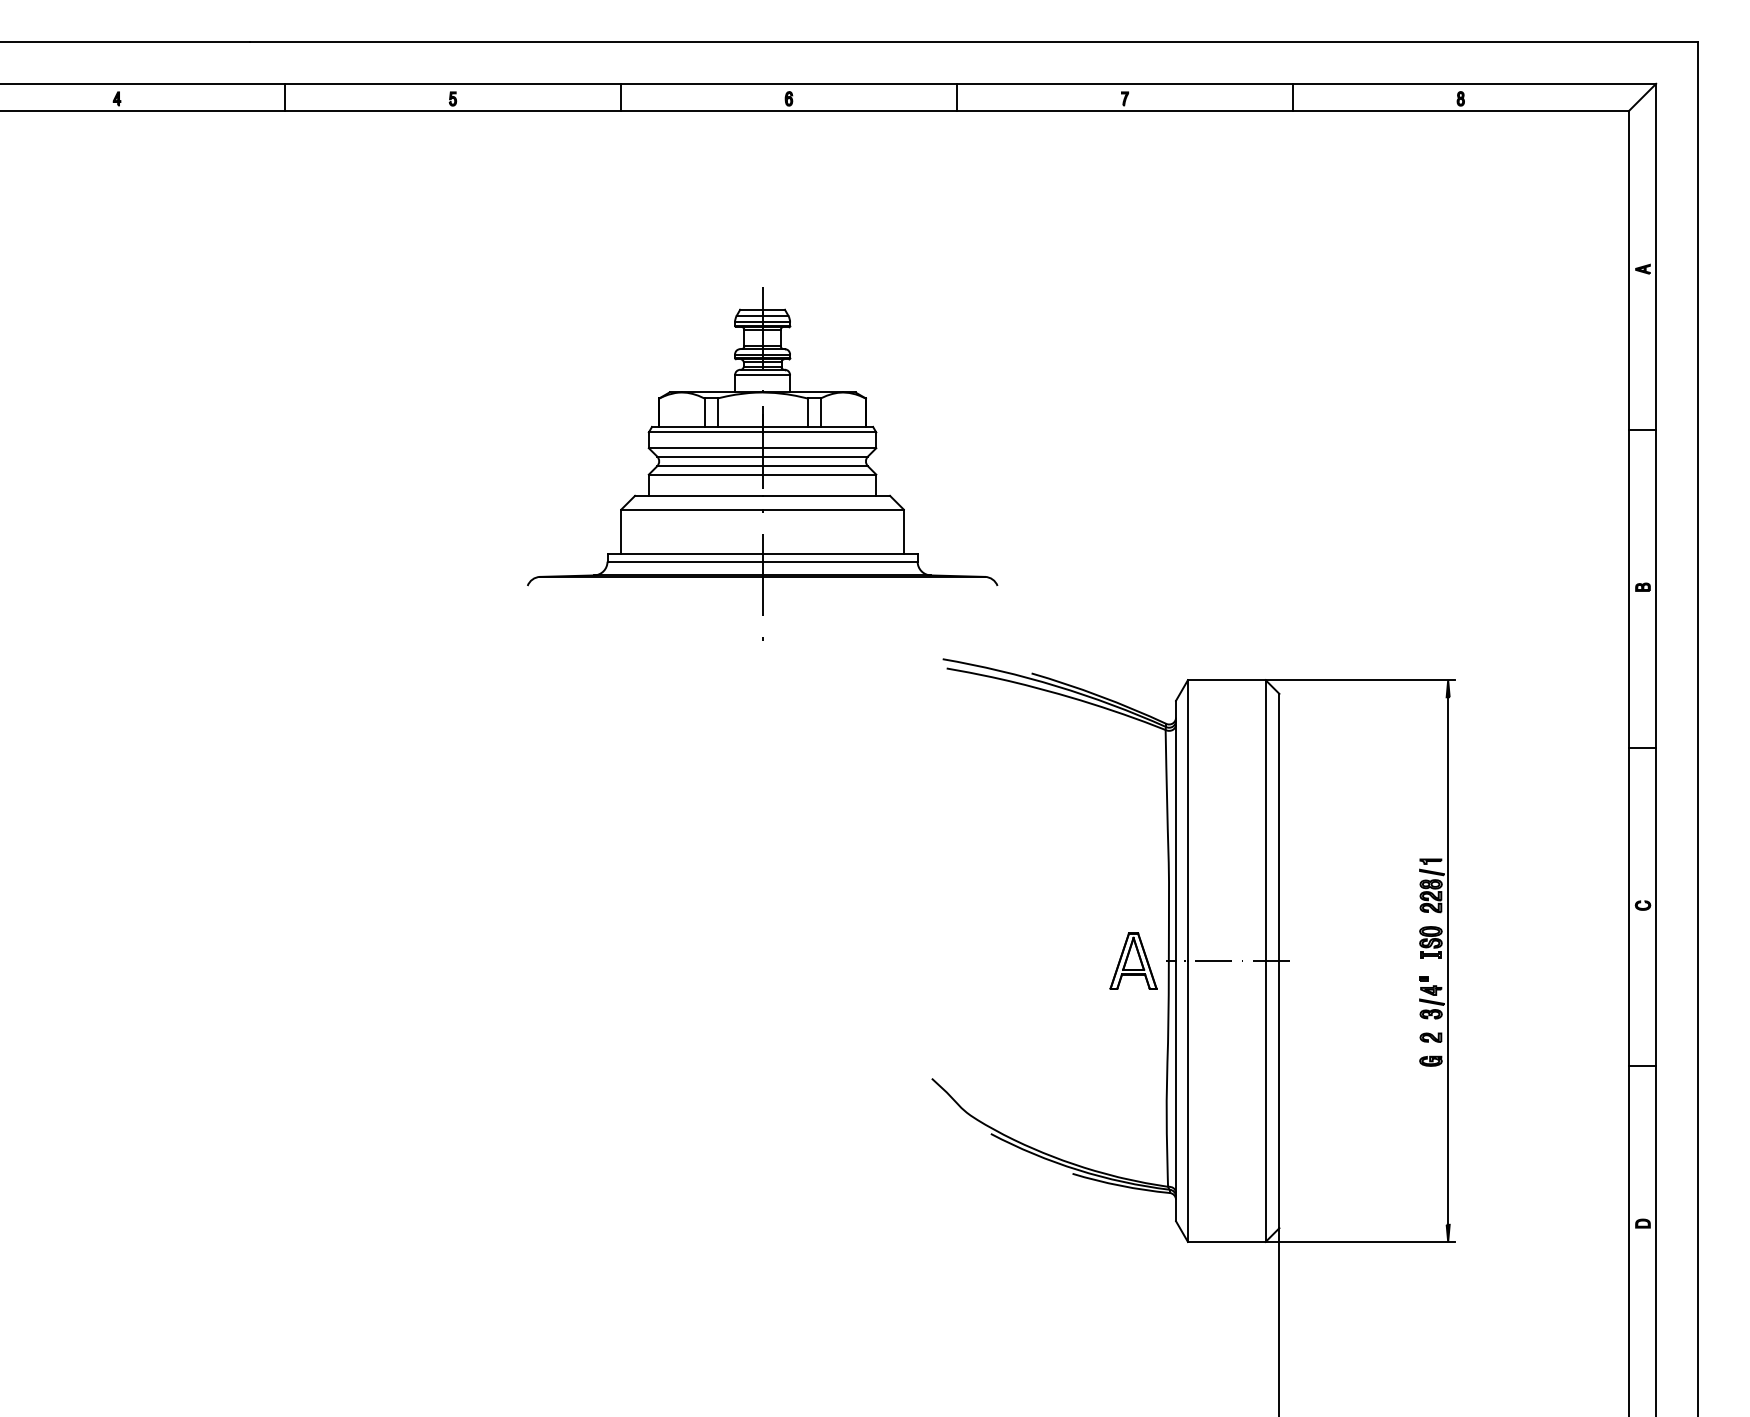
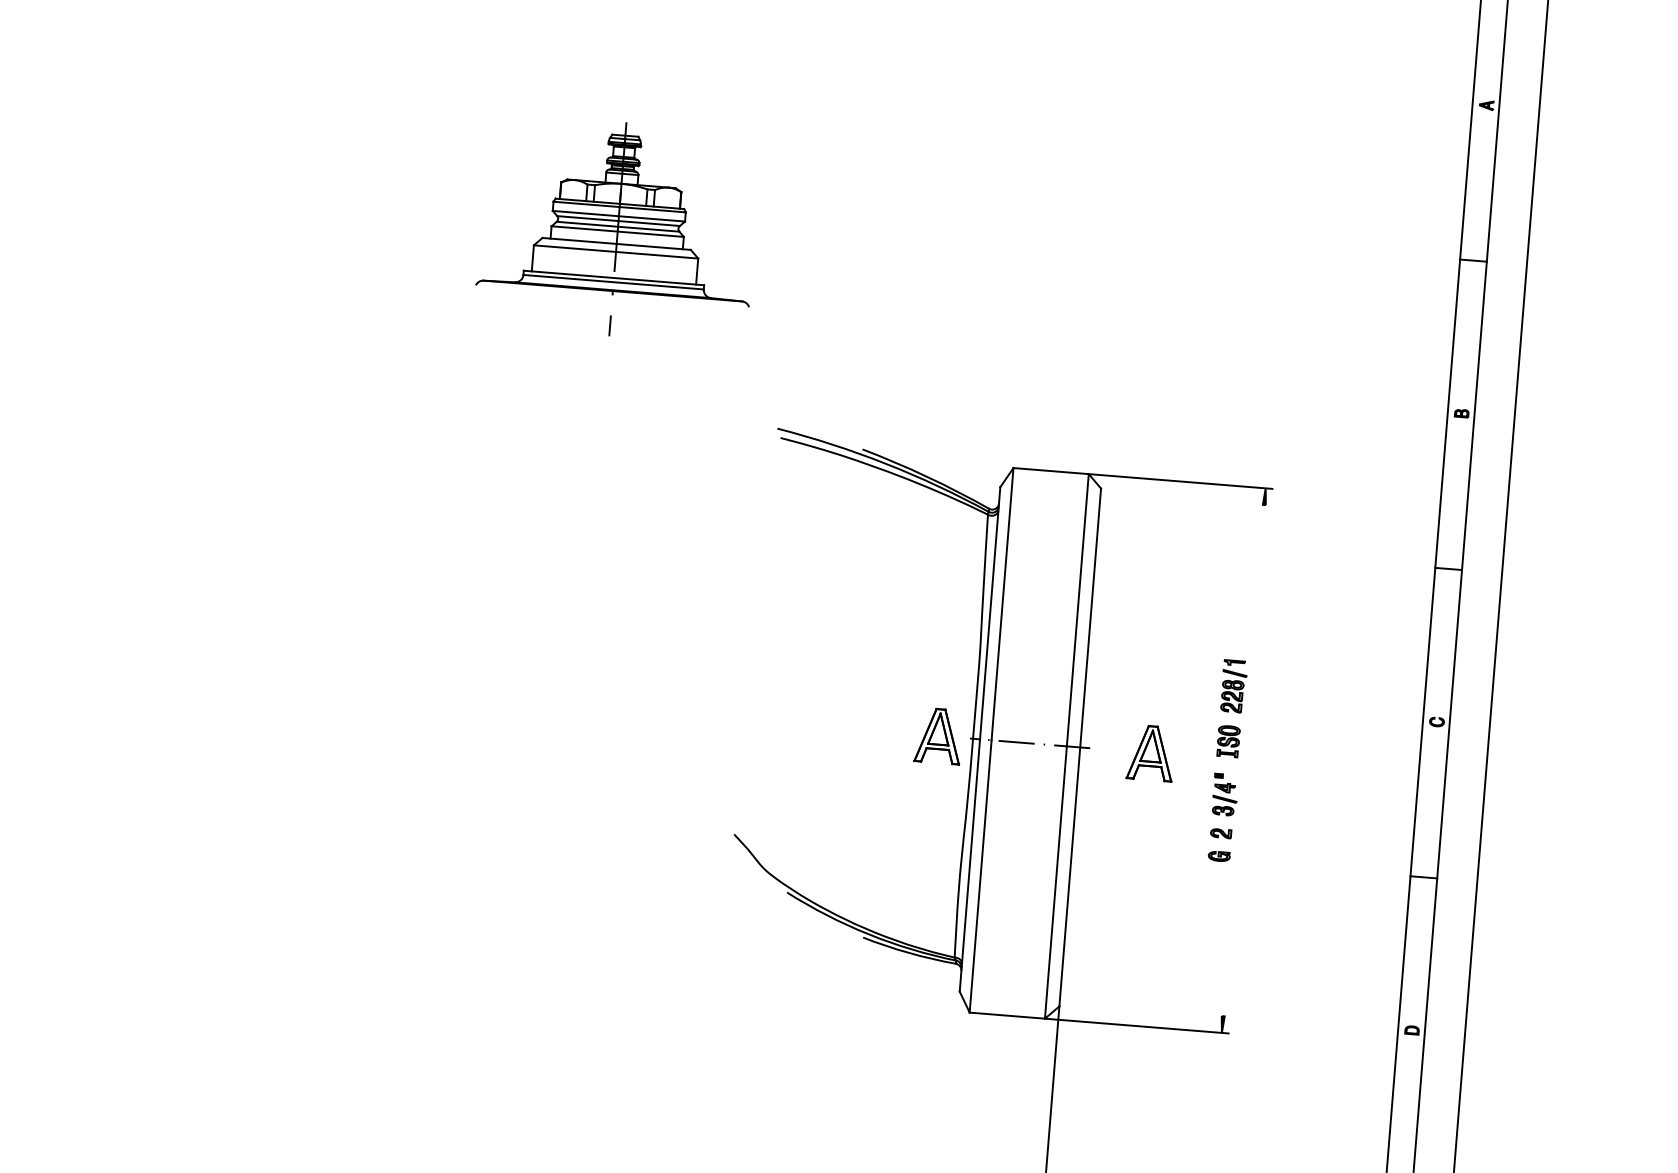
part: (762, 463) -> (618, 224), size x0.6
part: (1352, 960) -> (1151, 752), added
line: (1448, 960) -> (1244, 760), removed

